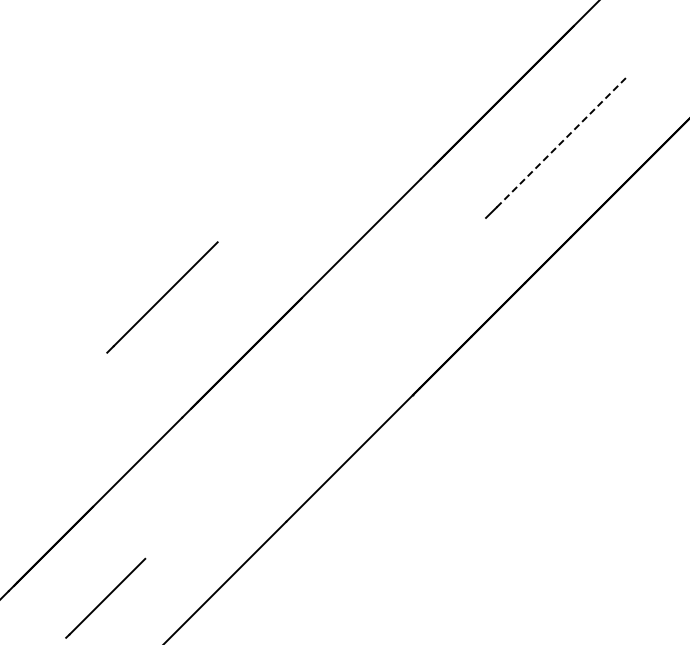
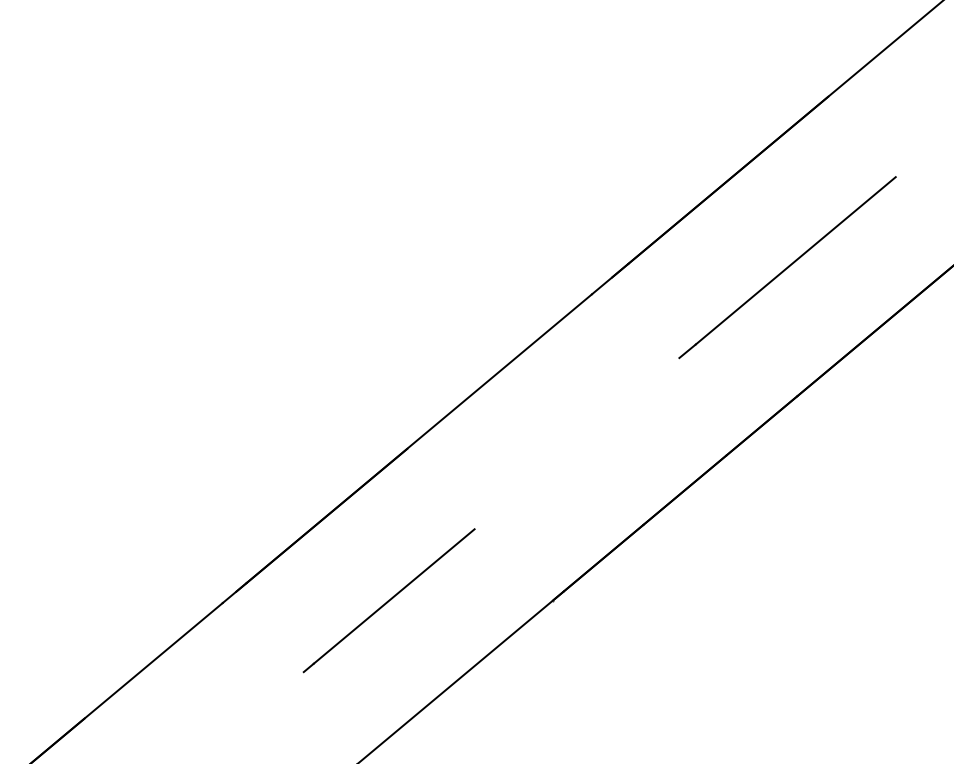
line: (561, 142) -> (796, 260), dashed -> solid
part: (162, 297) -> (389, 600), moved

